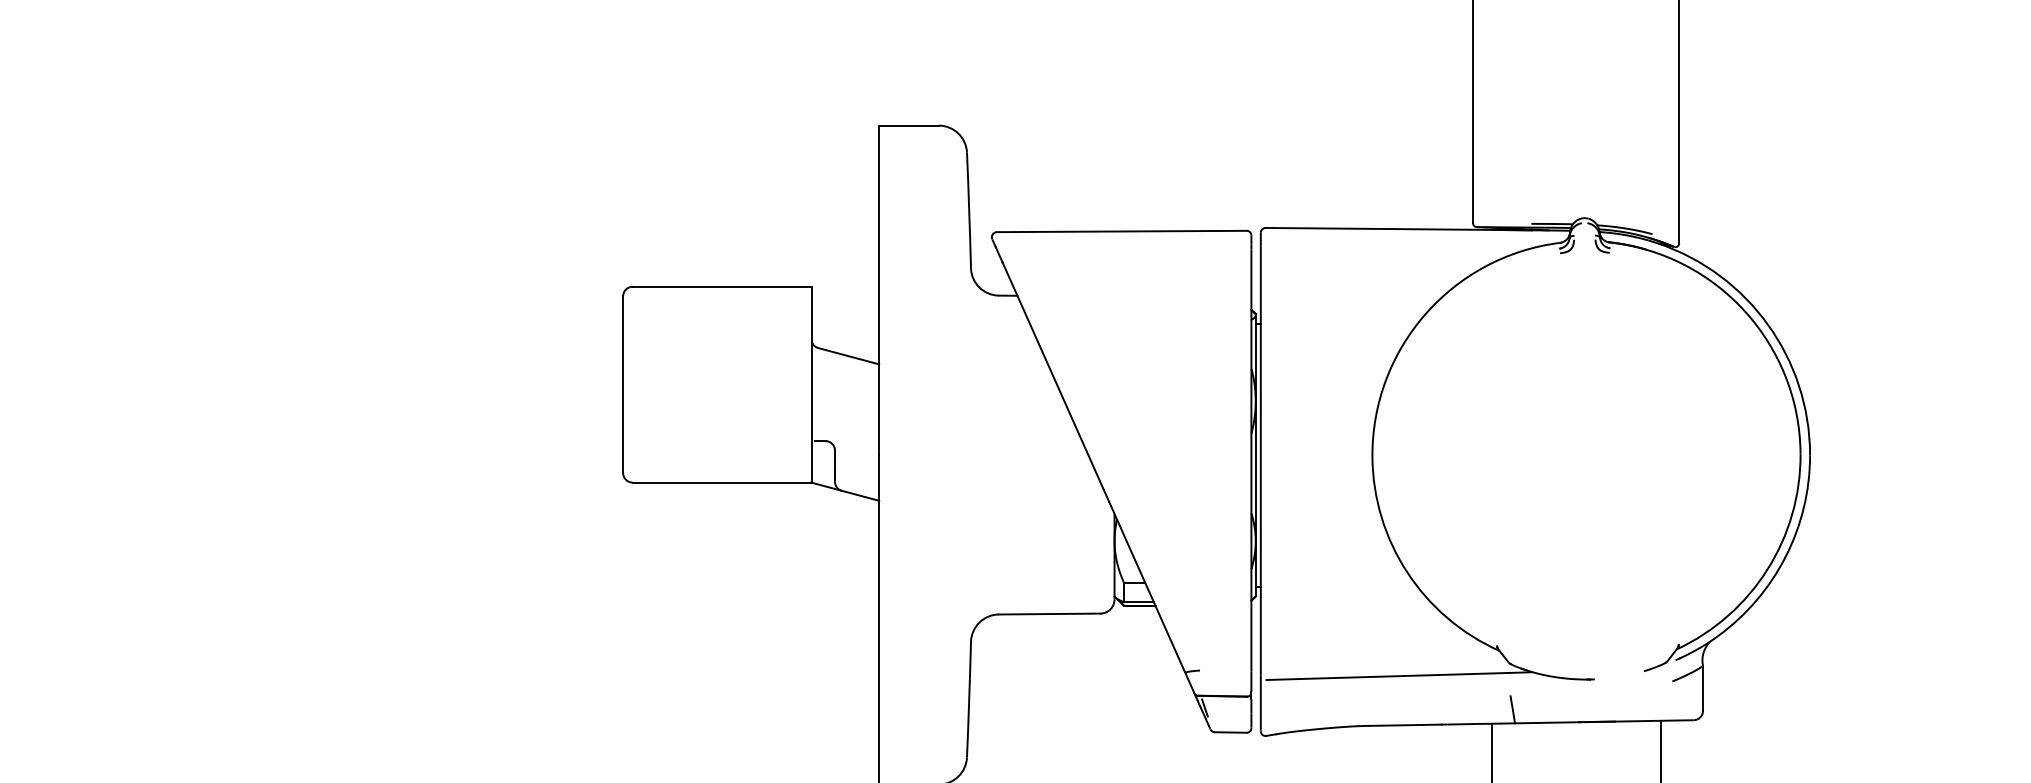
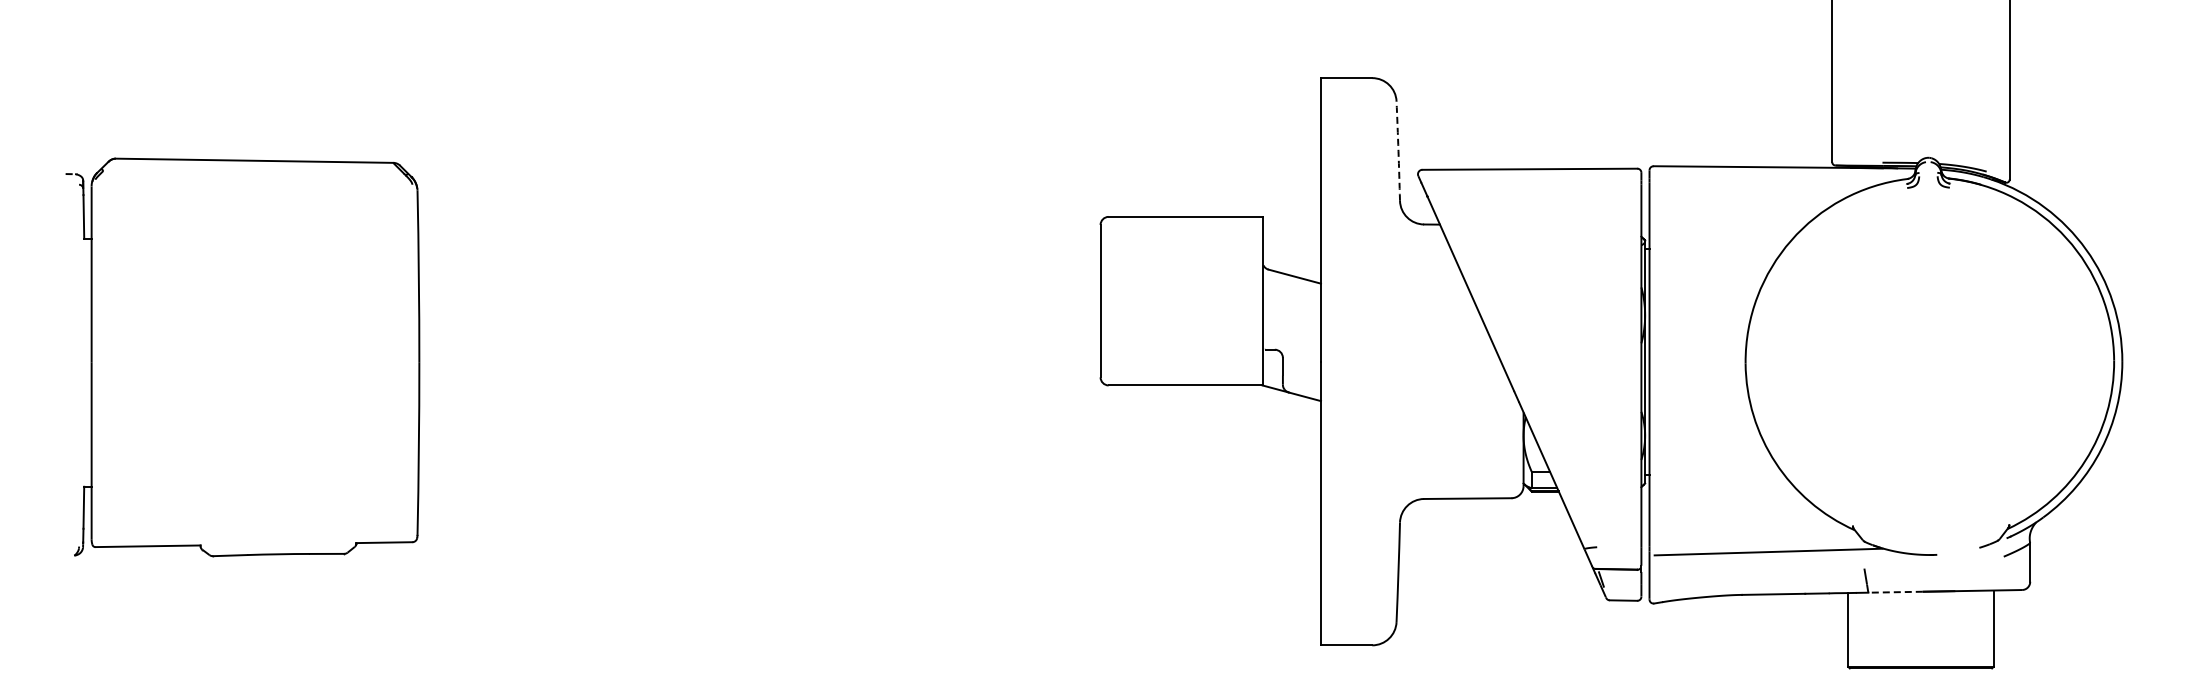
arc: (969, 210) -> (1398, 151), solid -> dashed
line: (1546, 723) -> (1895, 592), solid -> dashed

